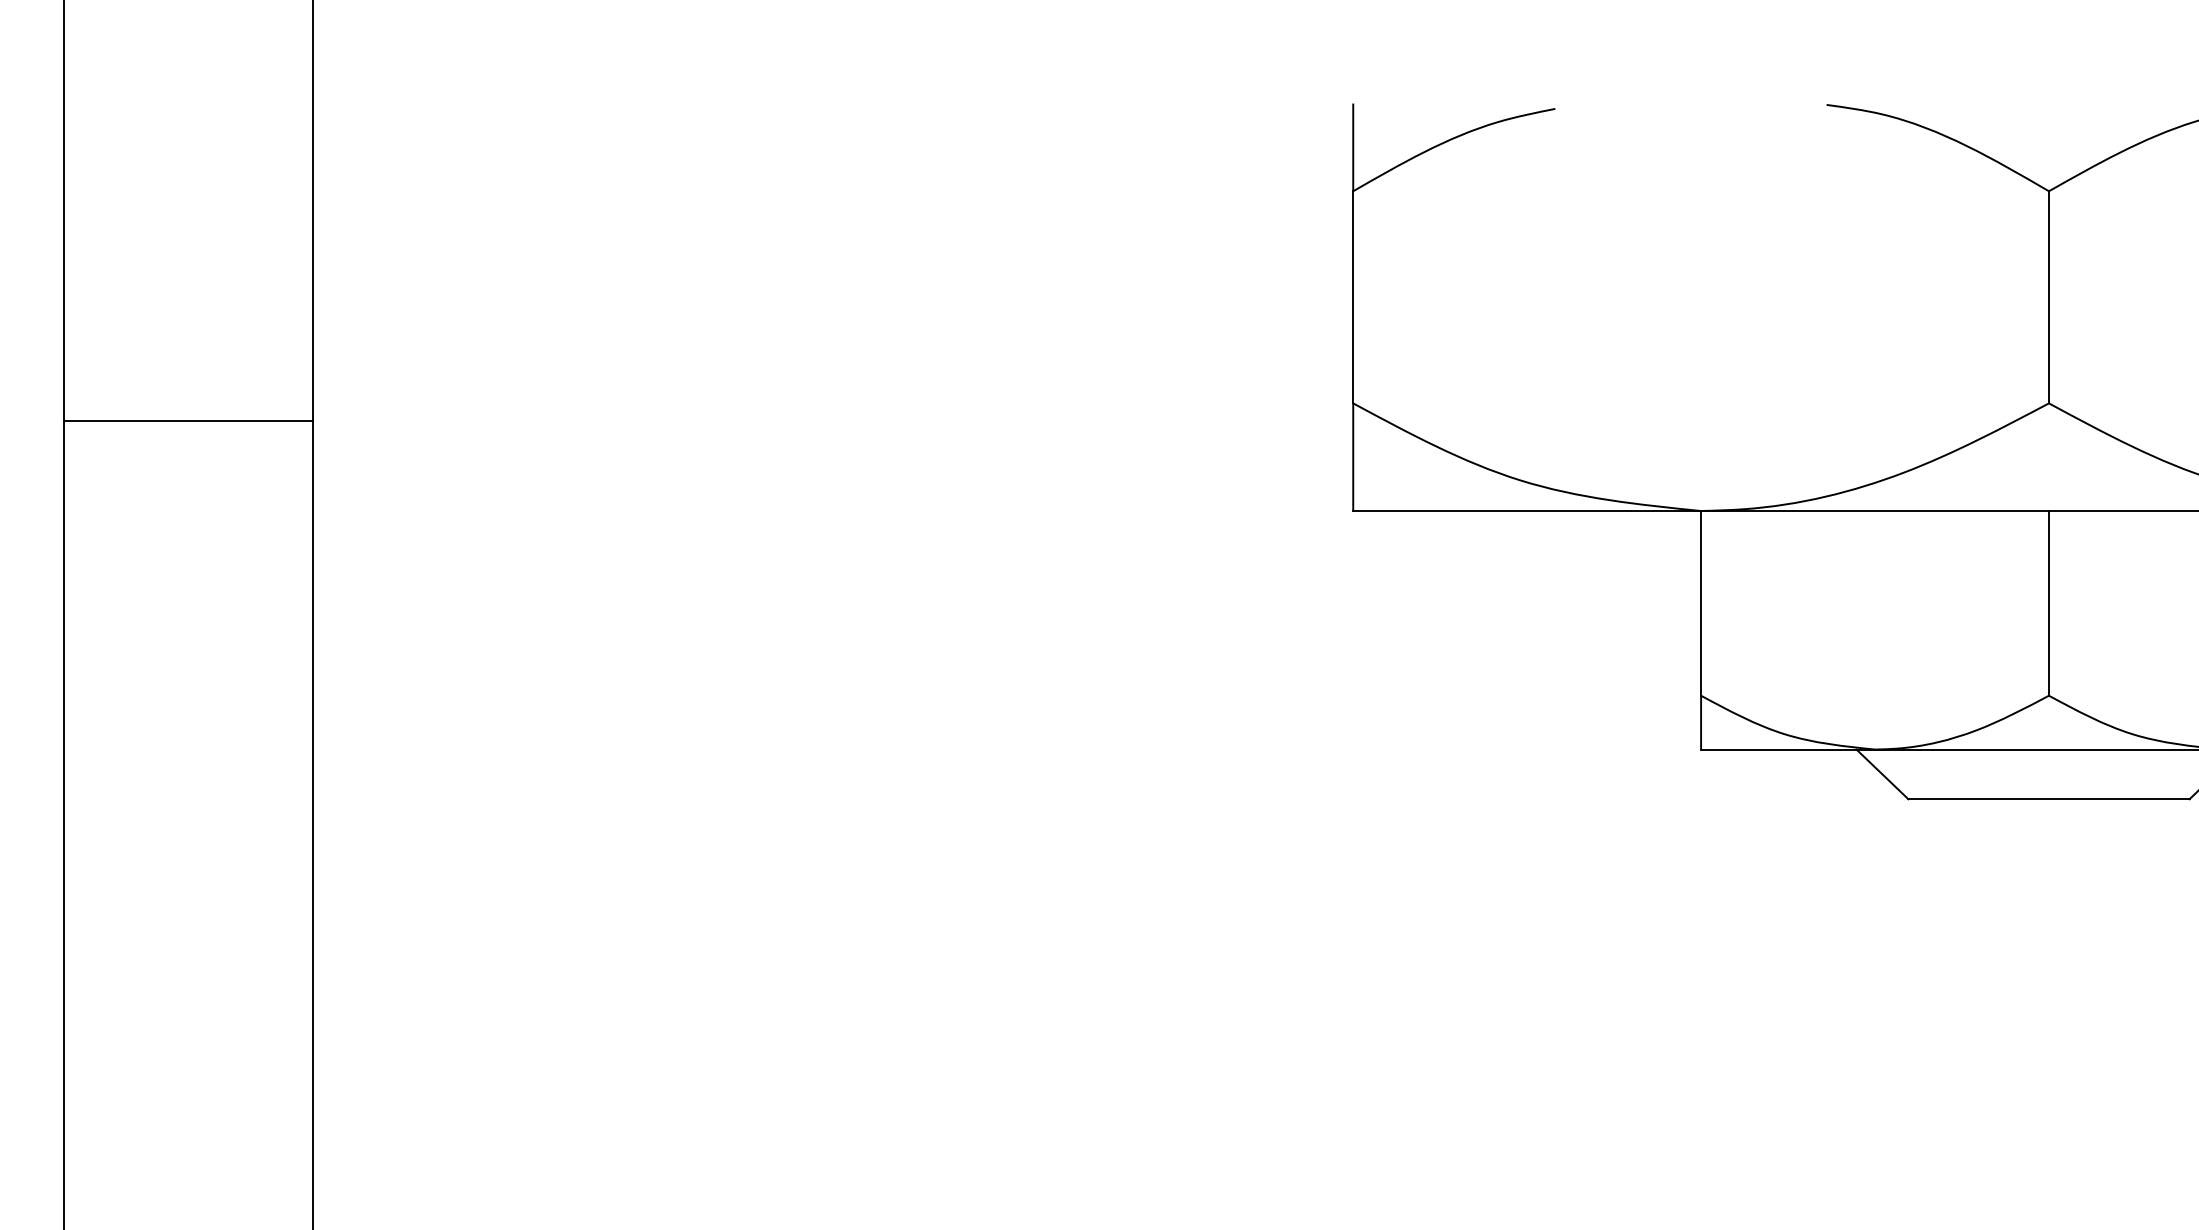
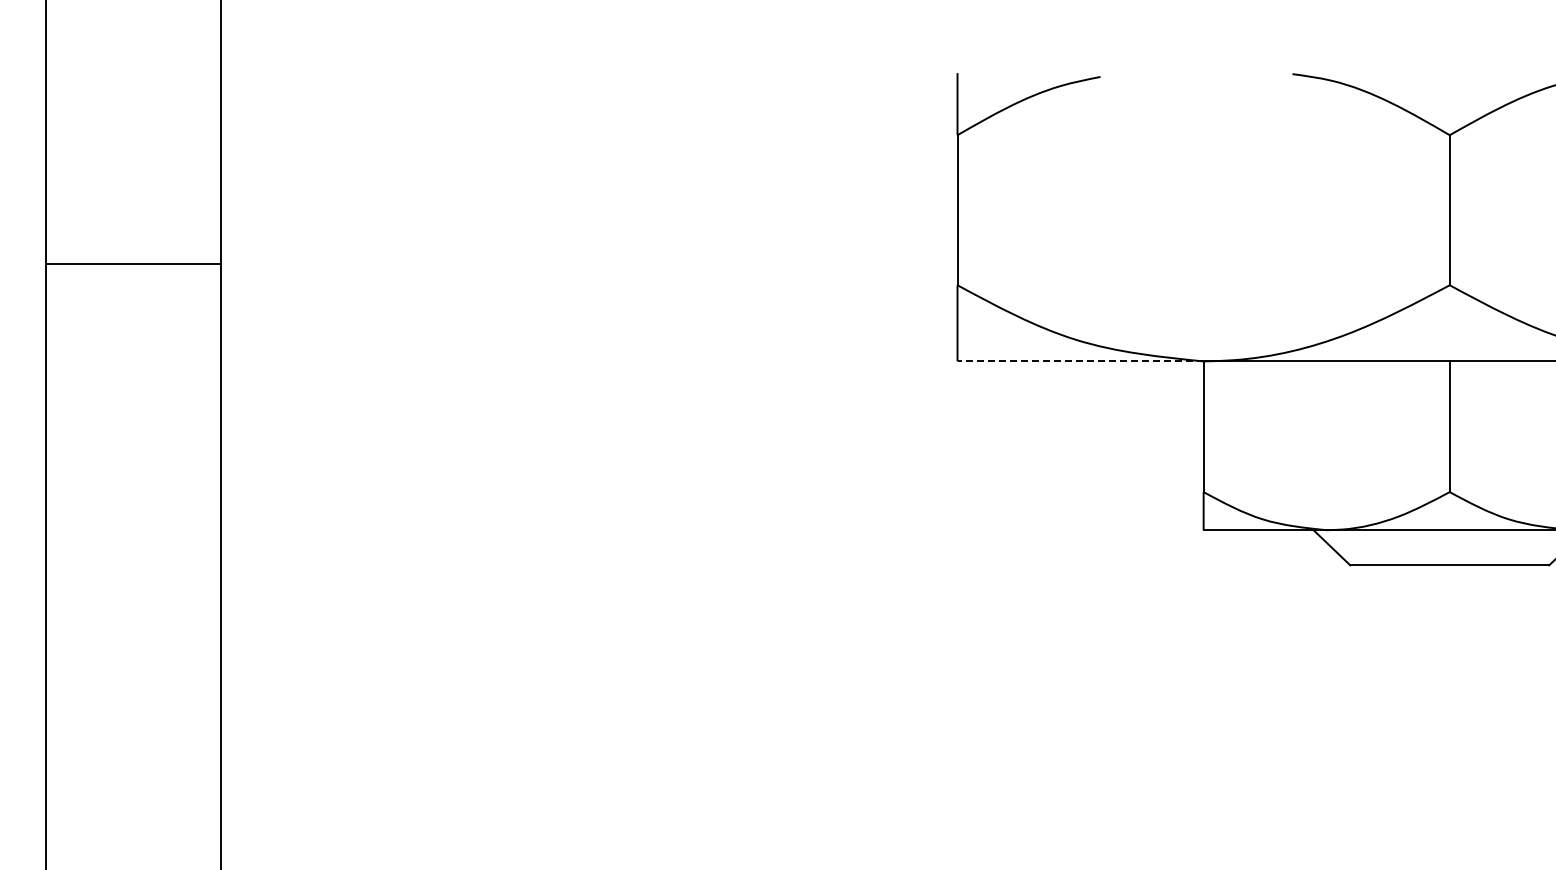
line: (188, 420) -> (133, 264), moved
line: (1527, 511) -> (1080, 361), solid -> dashed

